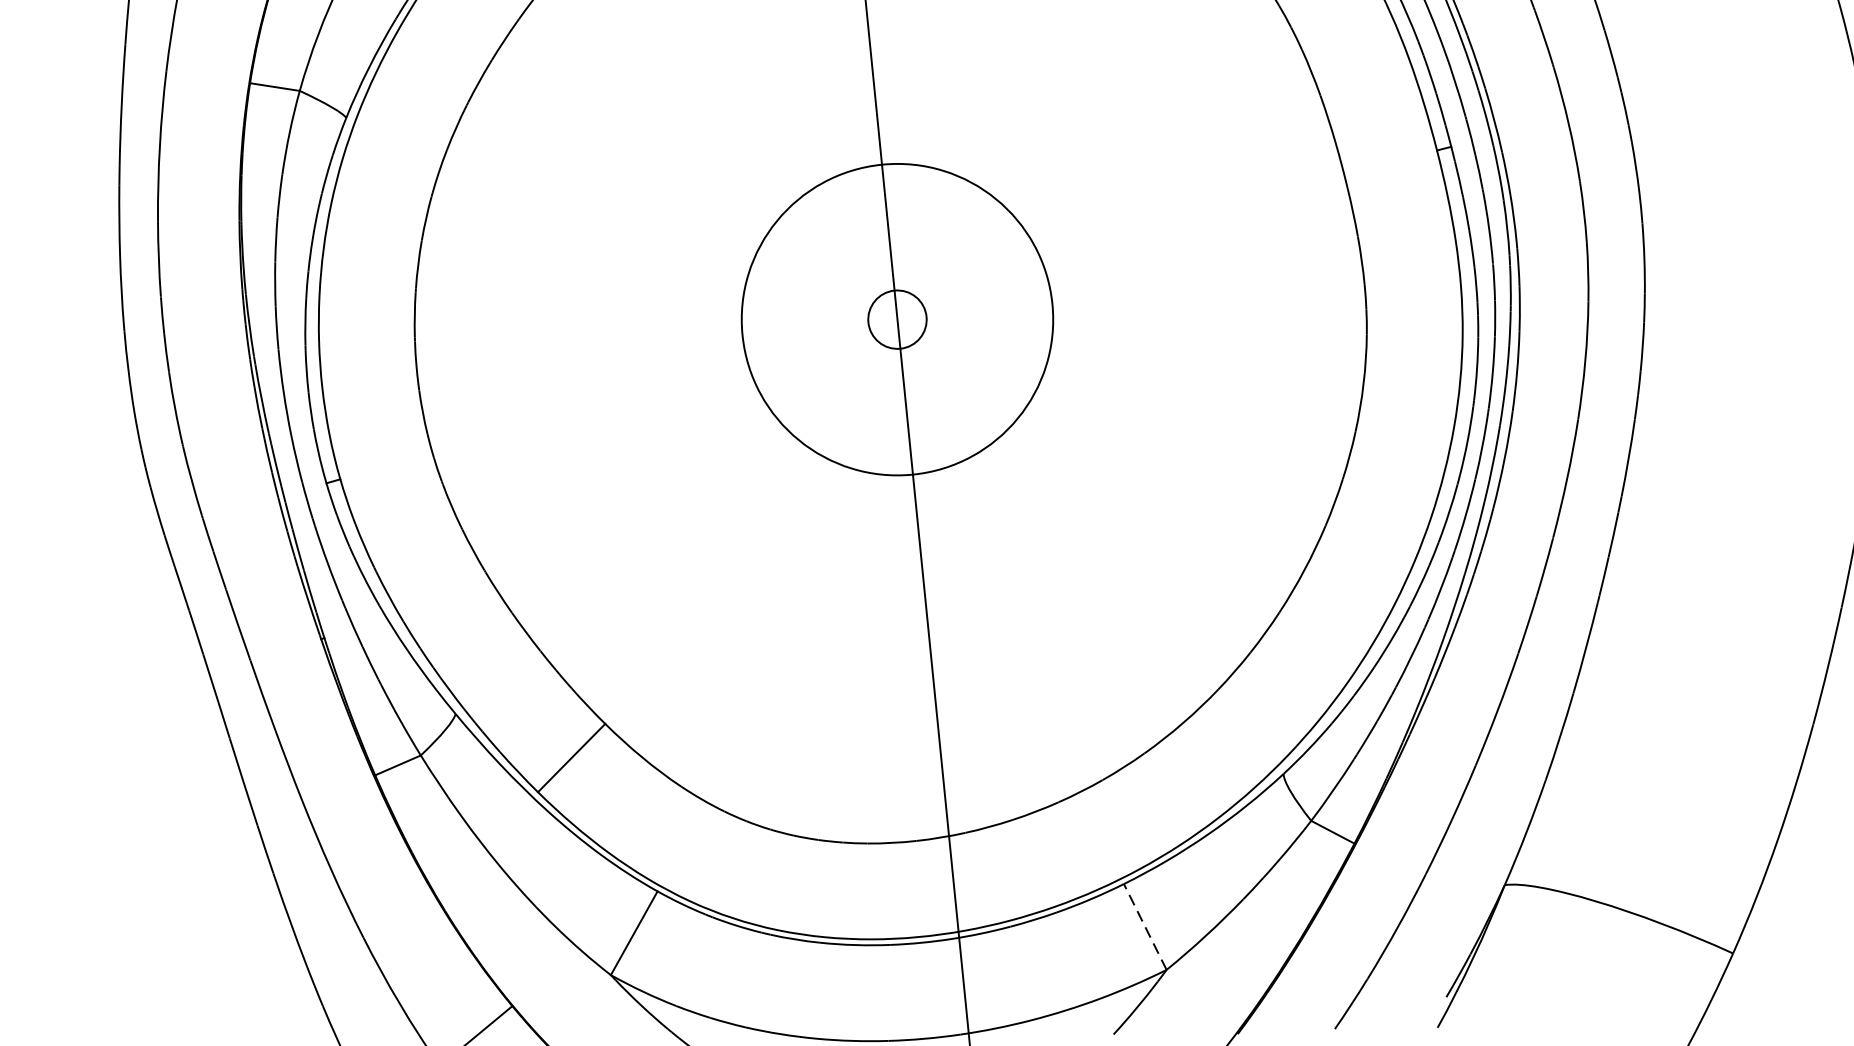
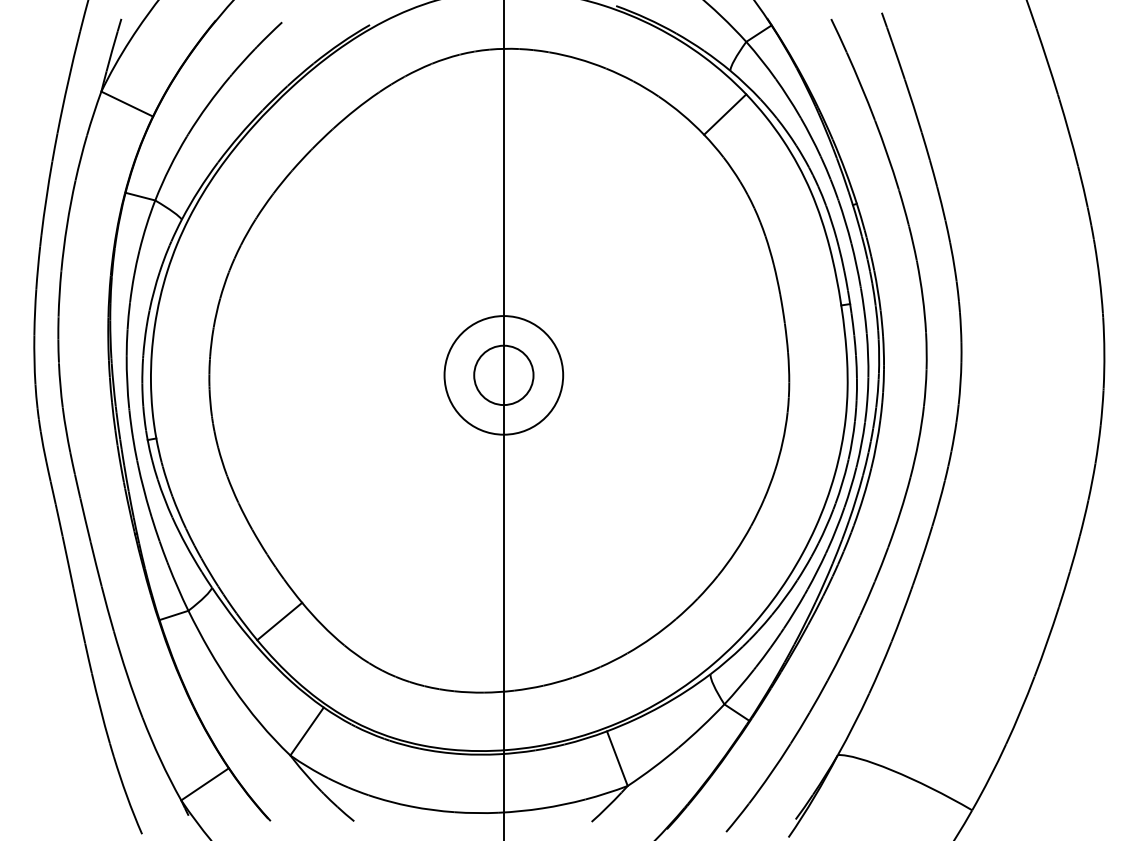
circle: (896, 319) -> (503, 375), size x0.62
circle: (896, 319) -> (503, 375), size x1.67
line: (1145, 926) -> (617, 758), dashed -> solid

